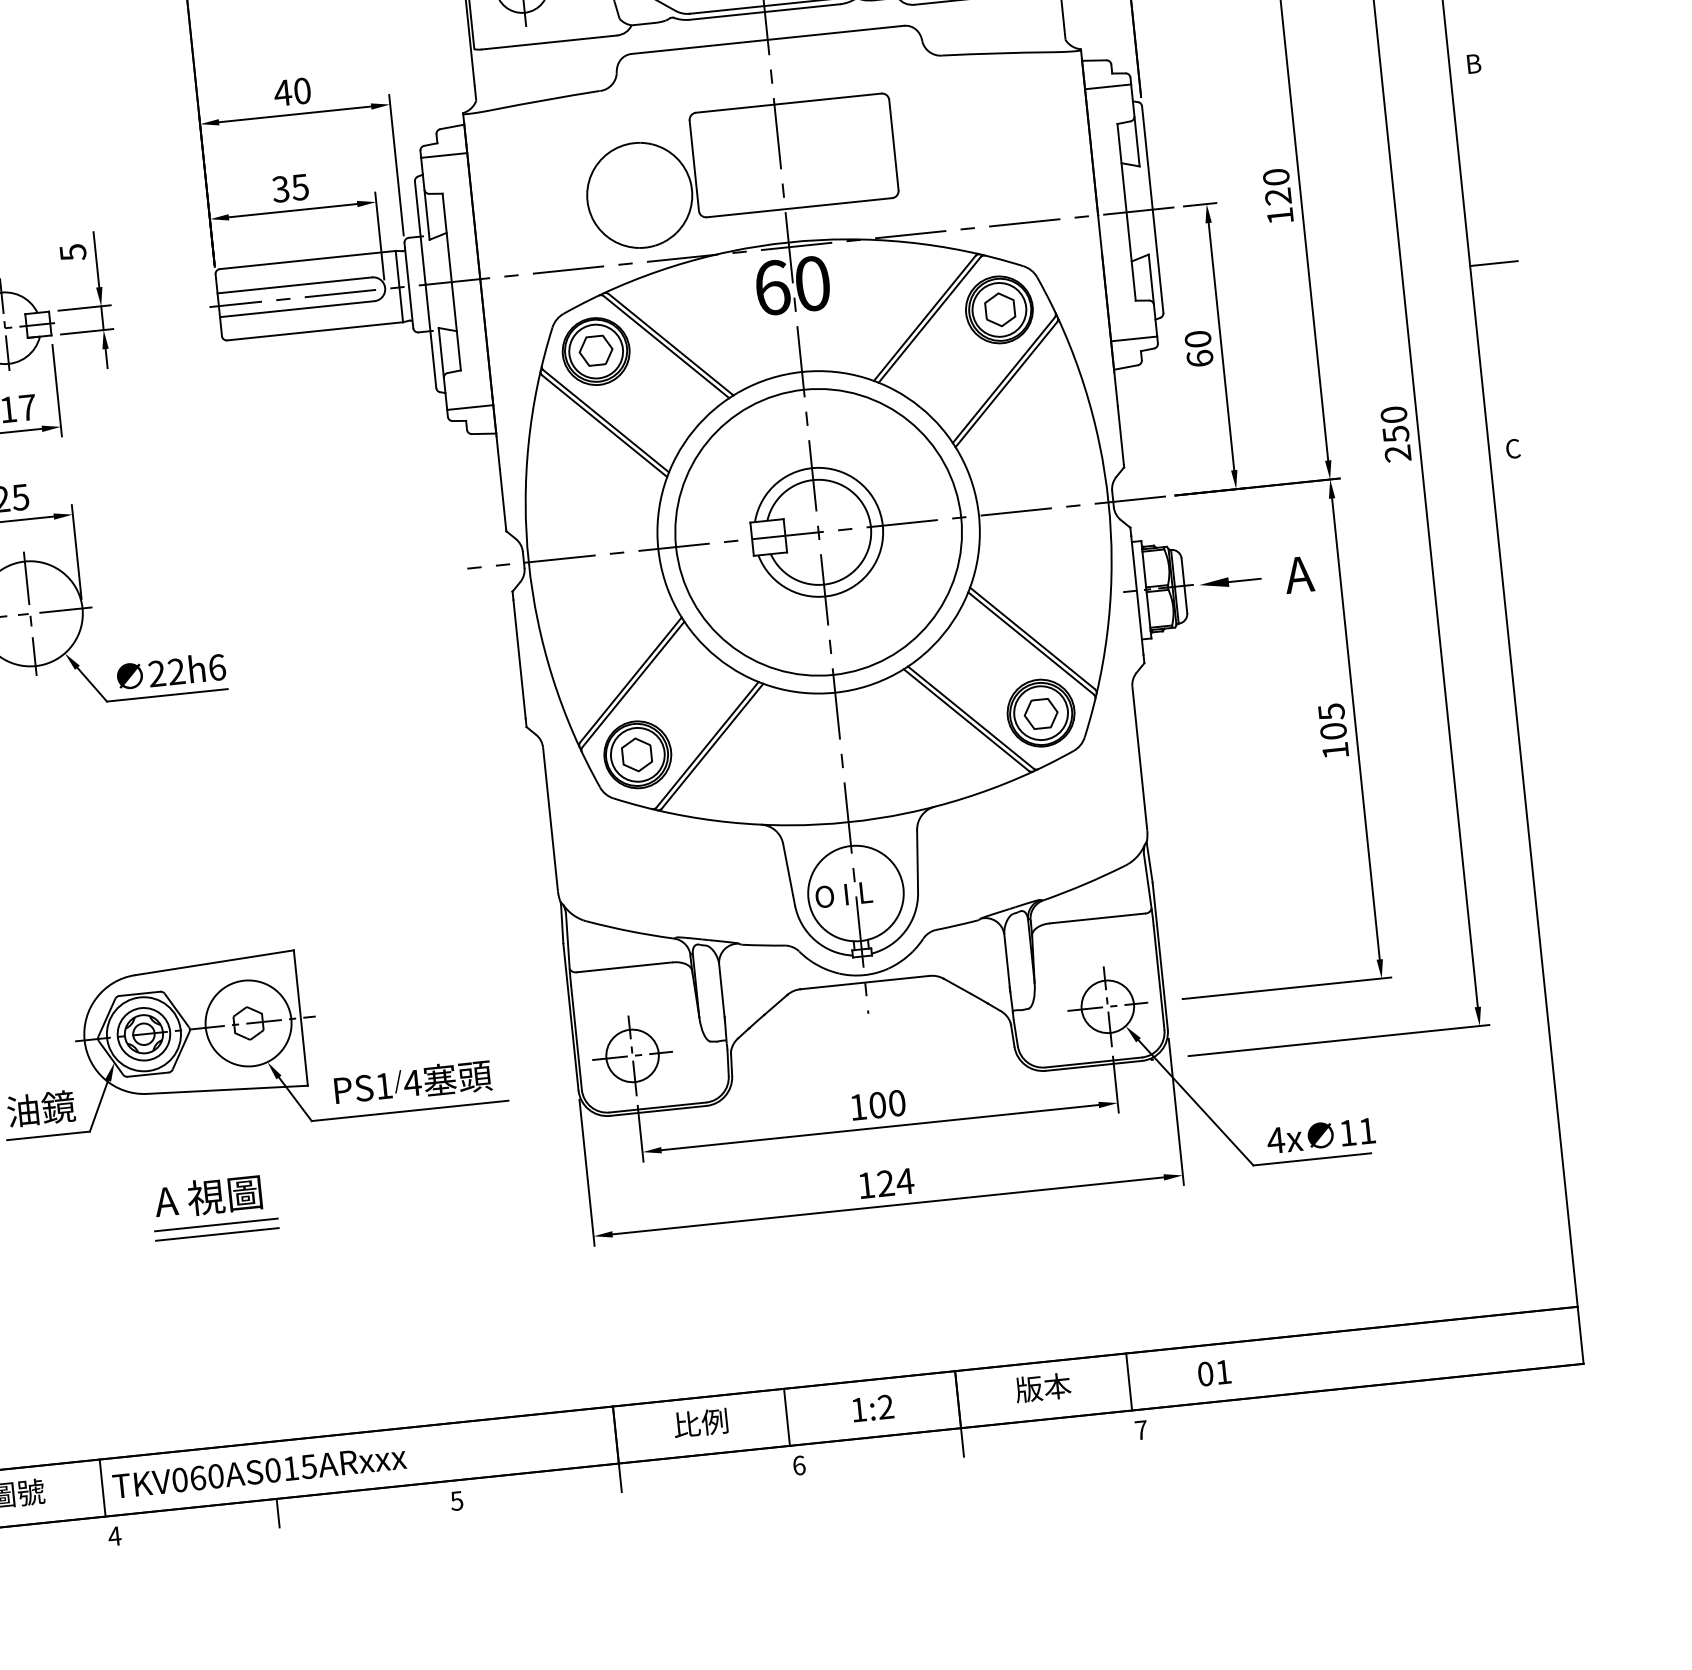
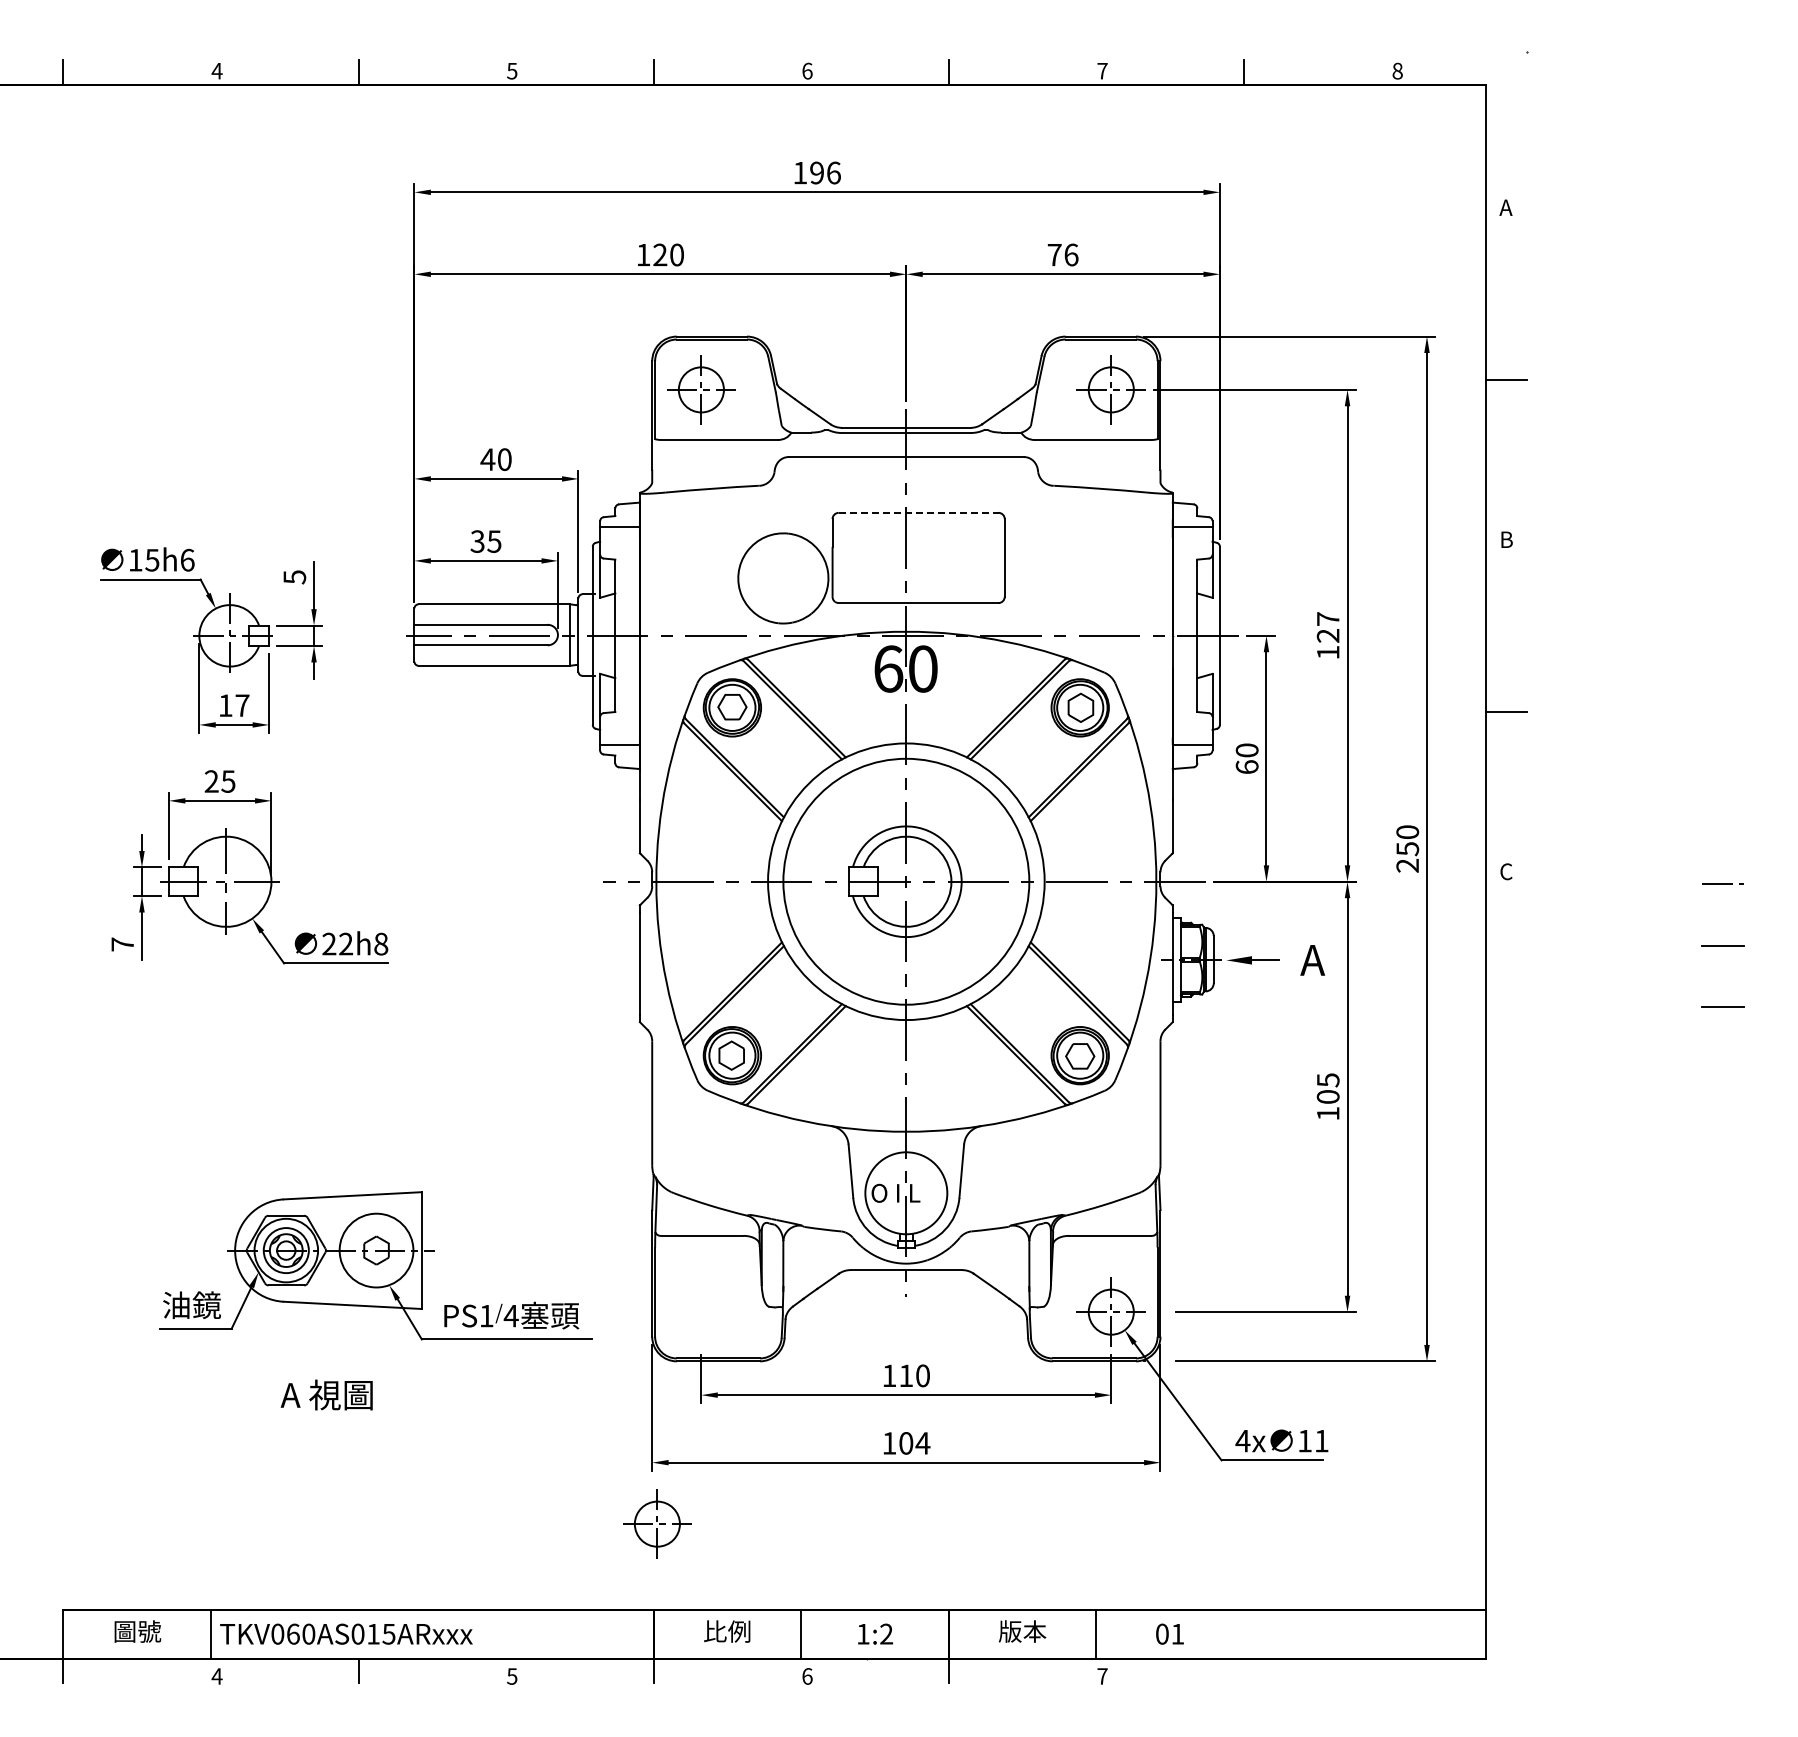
line: (788, 102) -> (918, 512), solid -> dashed
text: (1275, 176) -> (1327, 618), 120 -> 127
text: (217, 666) -> (381, 943), 22h6 -> 22h8
part: (632, 1055) -> (657, 1523), moved
text: (877, 1104) -> (906, 1375), 100 -> 110
text: (886, 1183) -> (906, 1443), 124 -> 104
line: (216, 1224) -> (331, 1419), removed
line: (217, 1233) -> (331, 1427), removed

